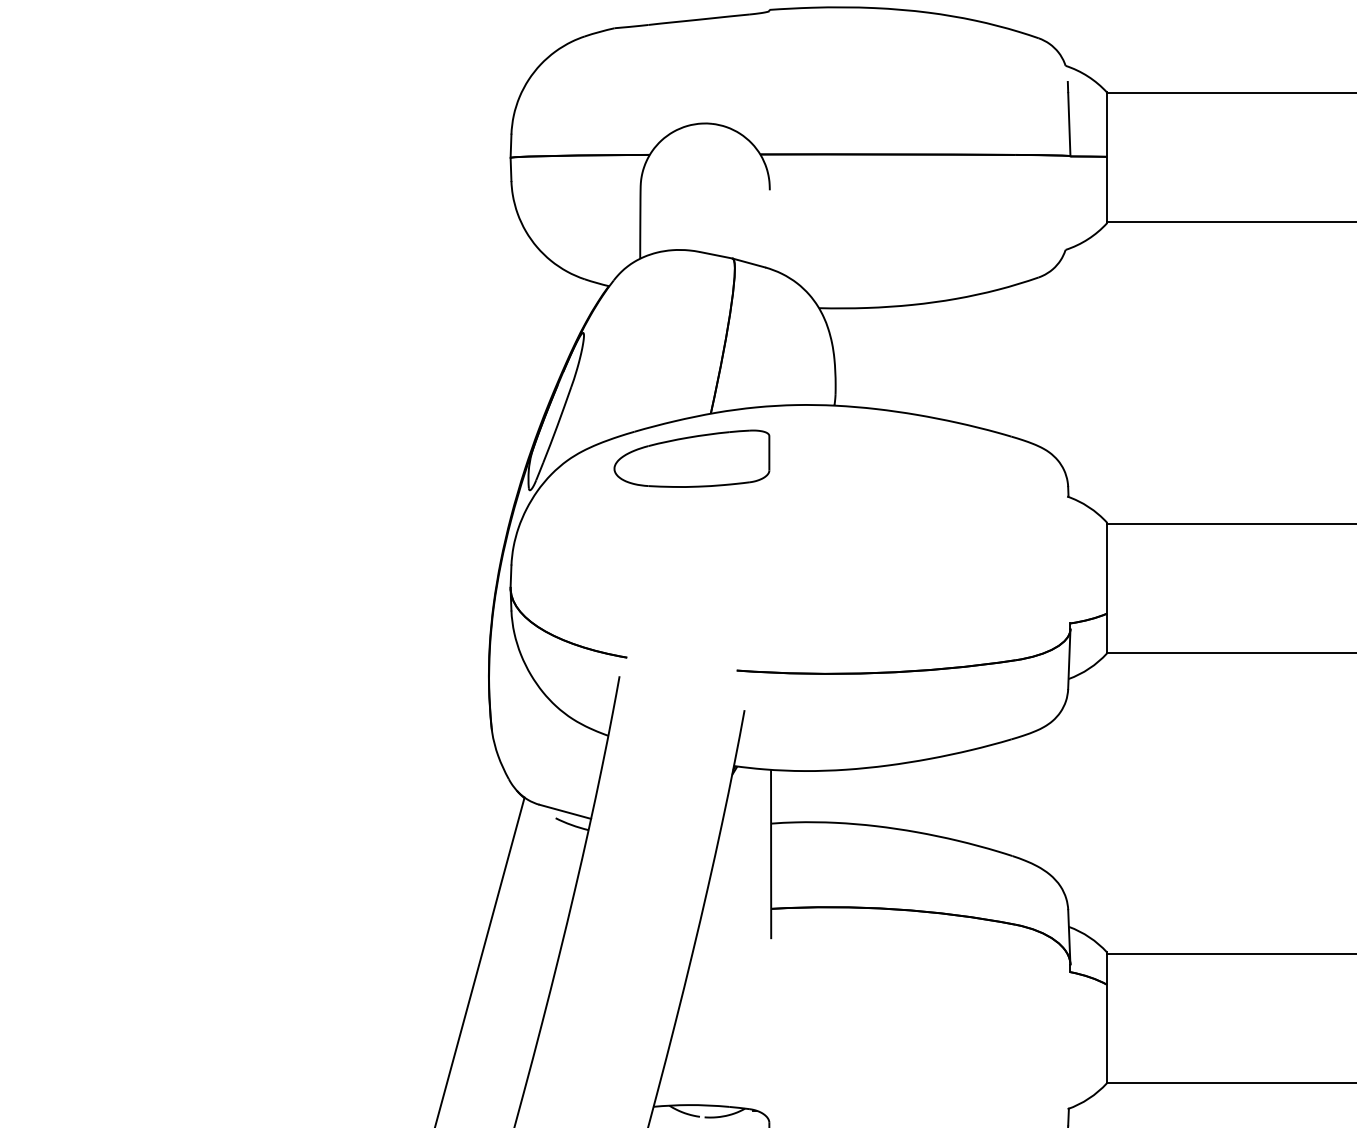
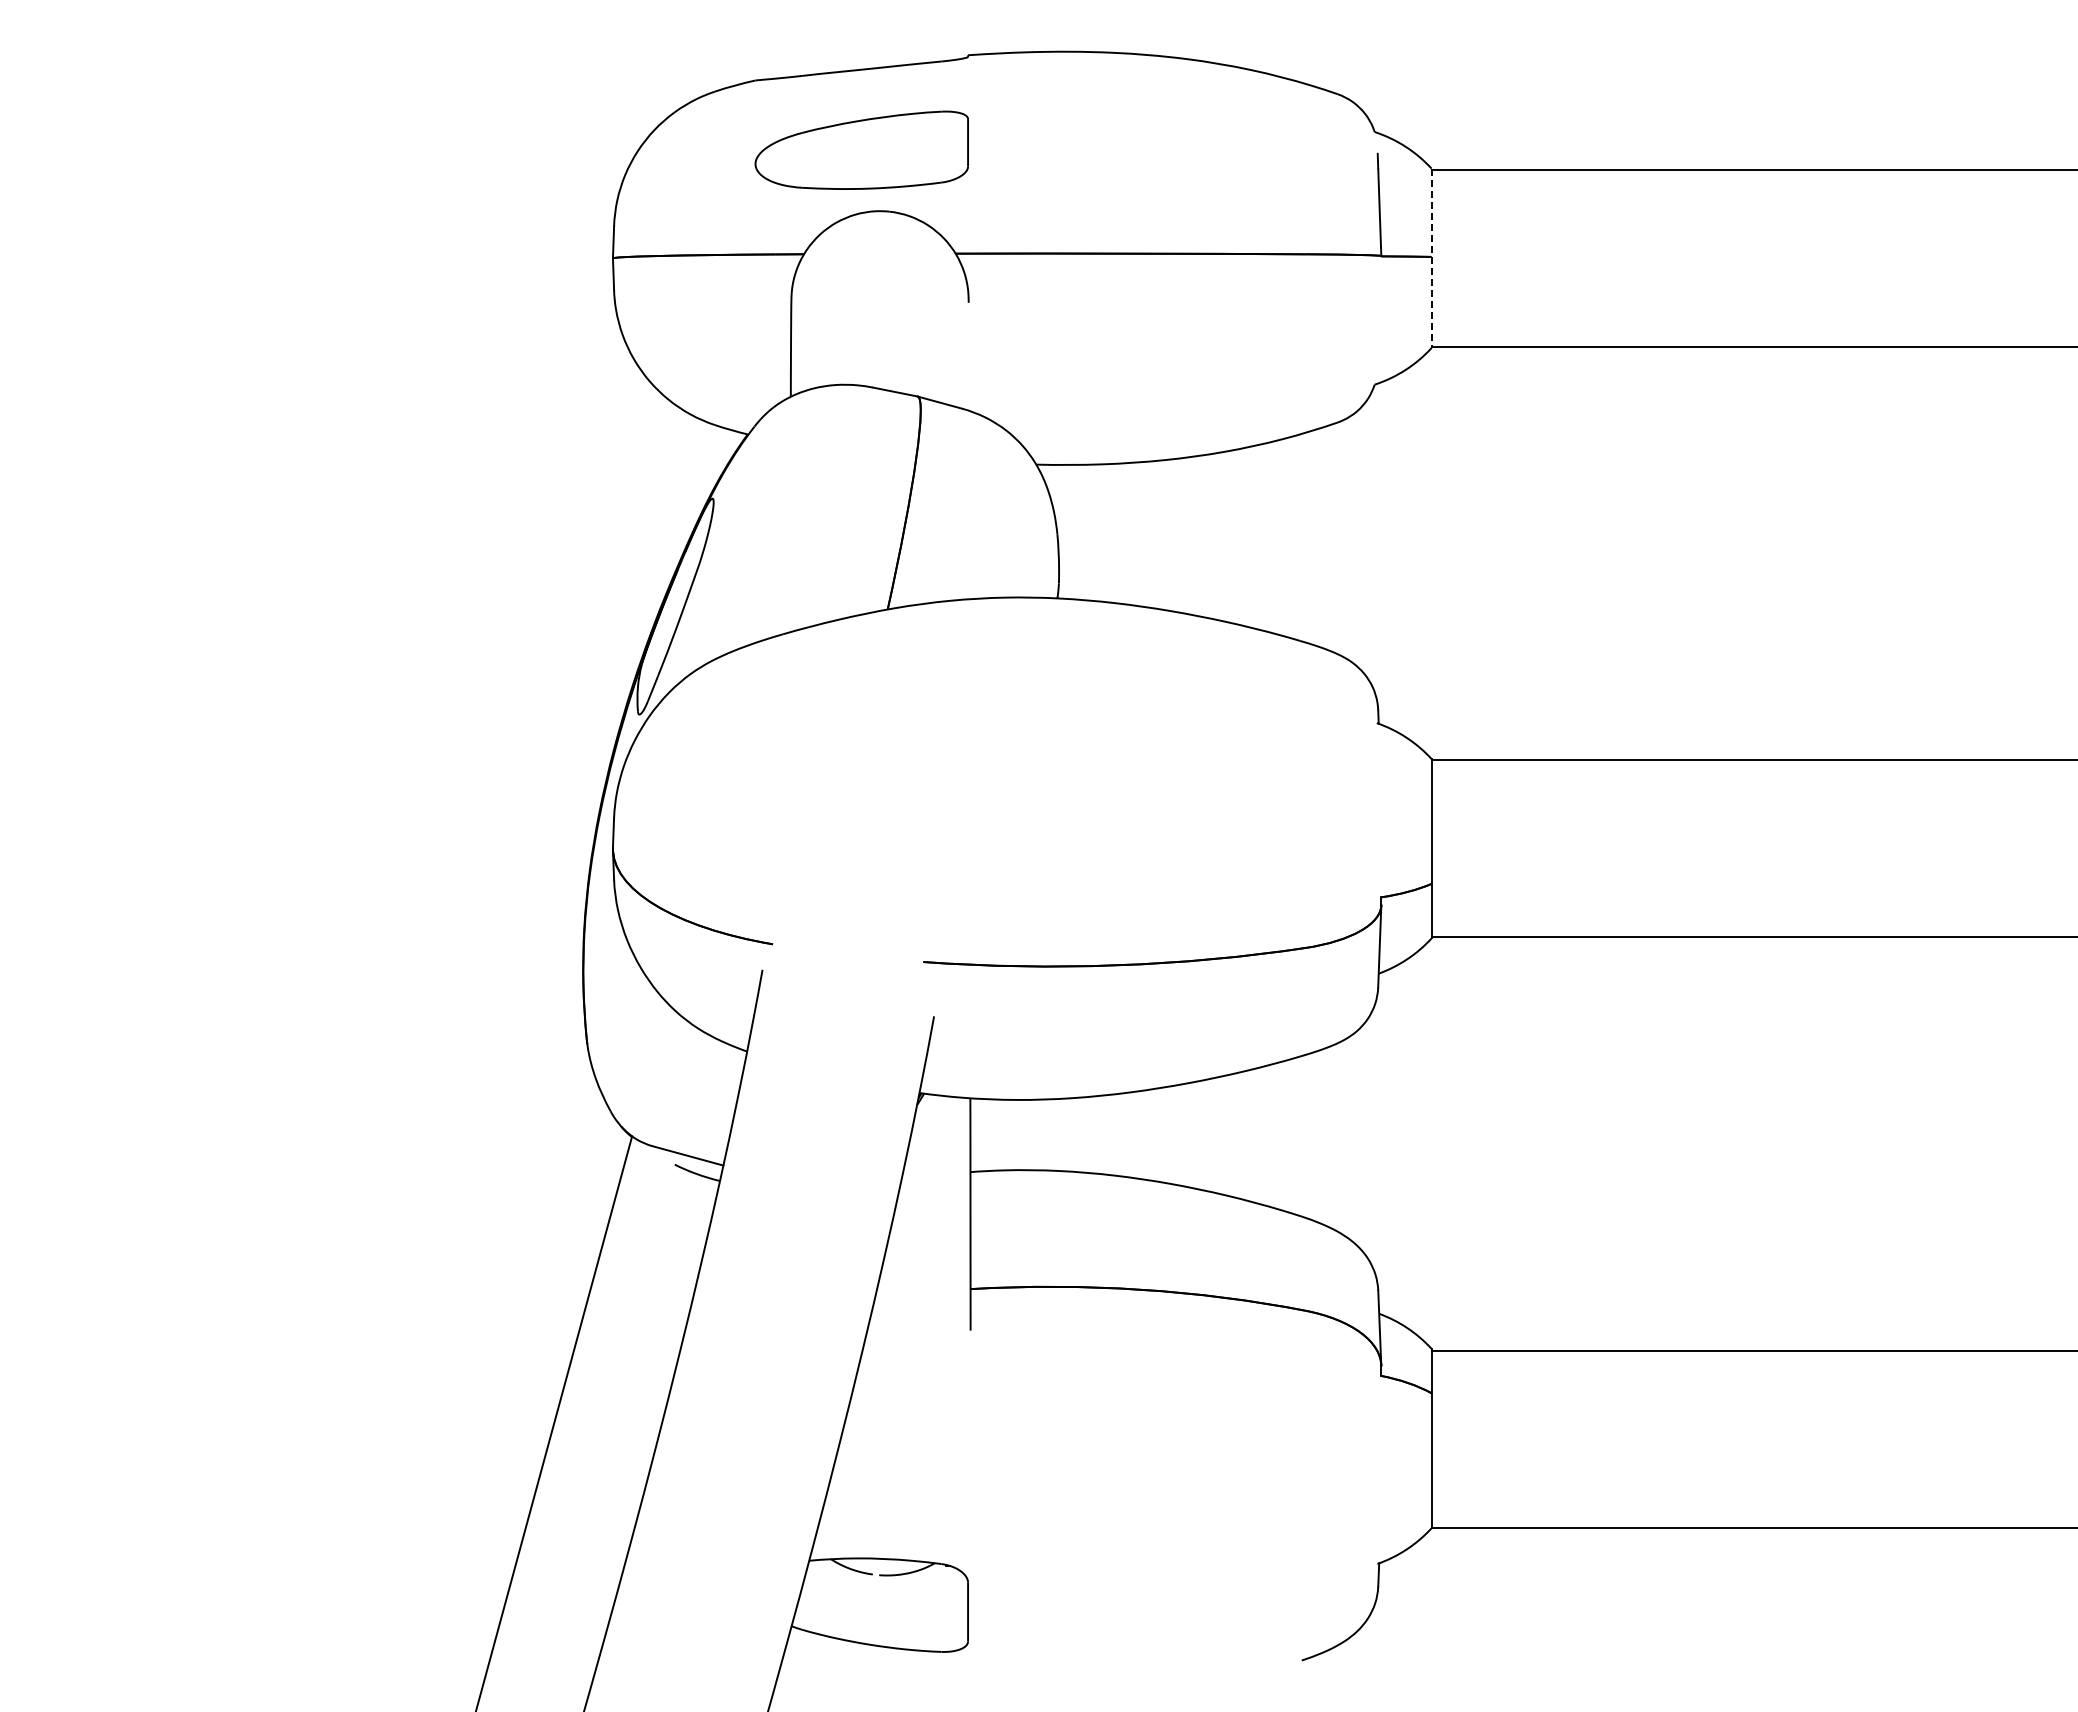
line: (1107, 157) -> (1431, 258), solid -> dashed
part: (691, 458) -> (861, 149), moved

